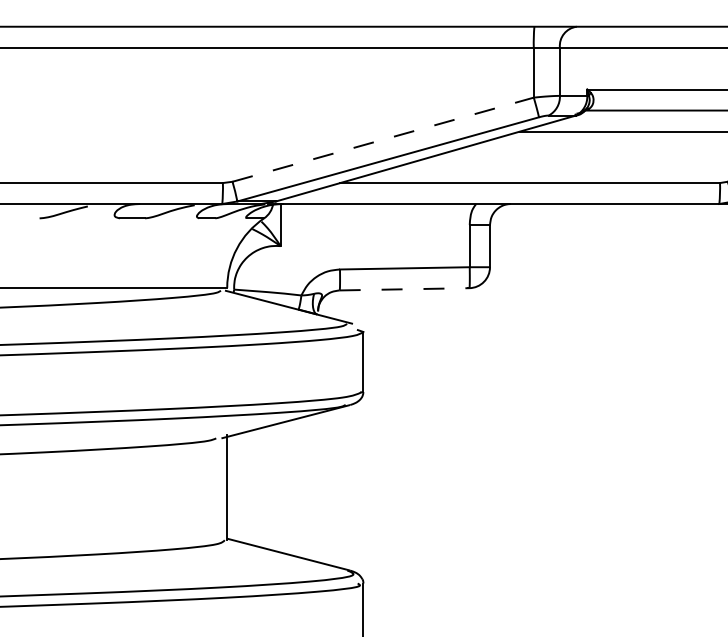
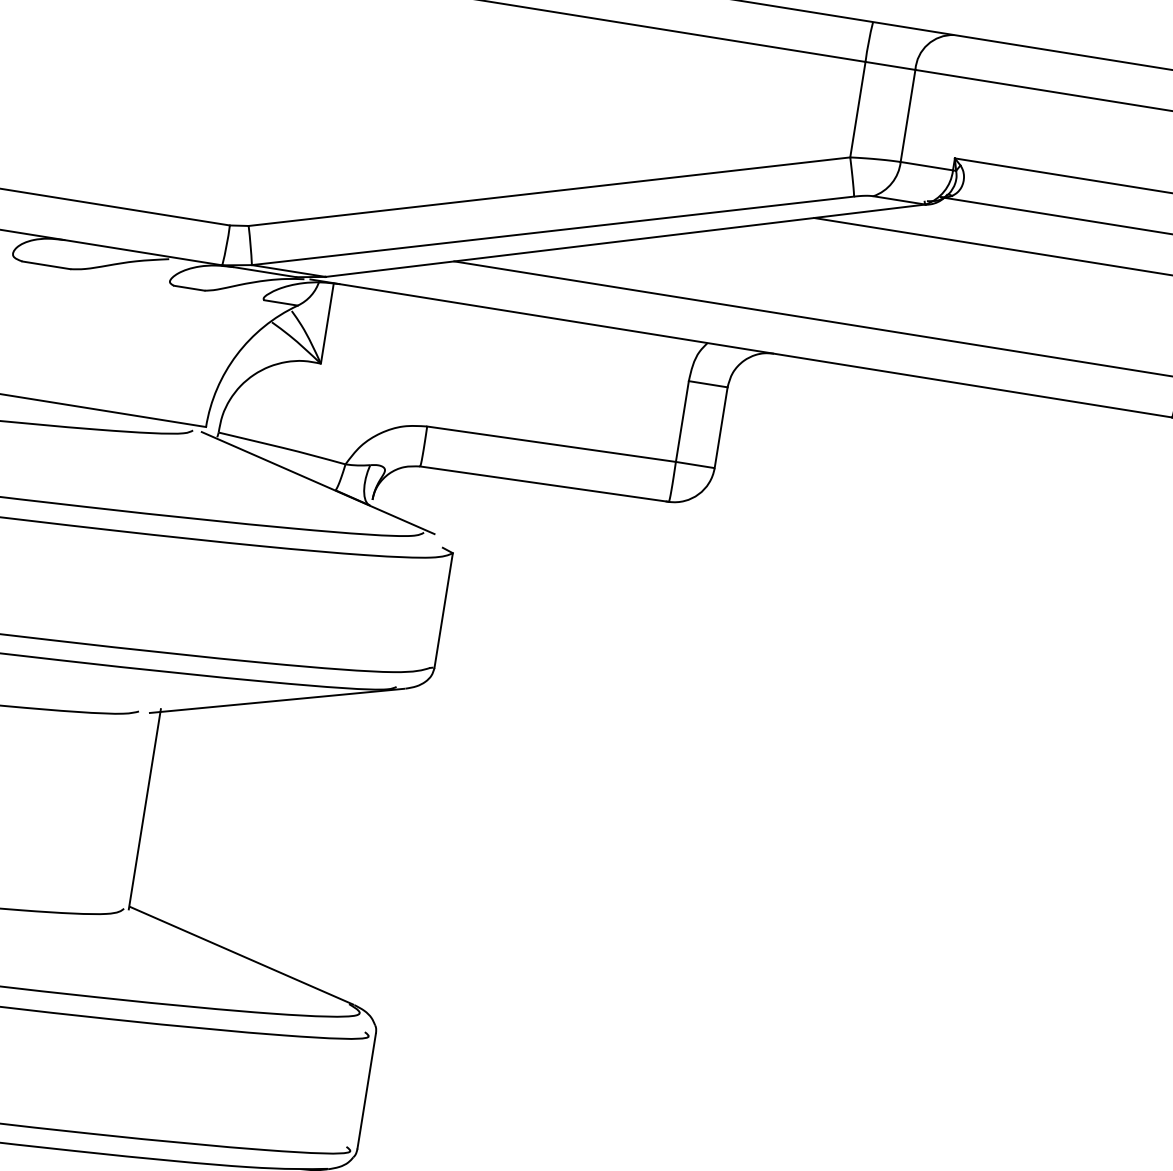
line: (383, 139) -> (550, 191), dashed -> solid
line: (404, 289) -> (544, 484), dashed -> solid

